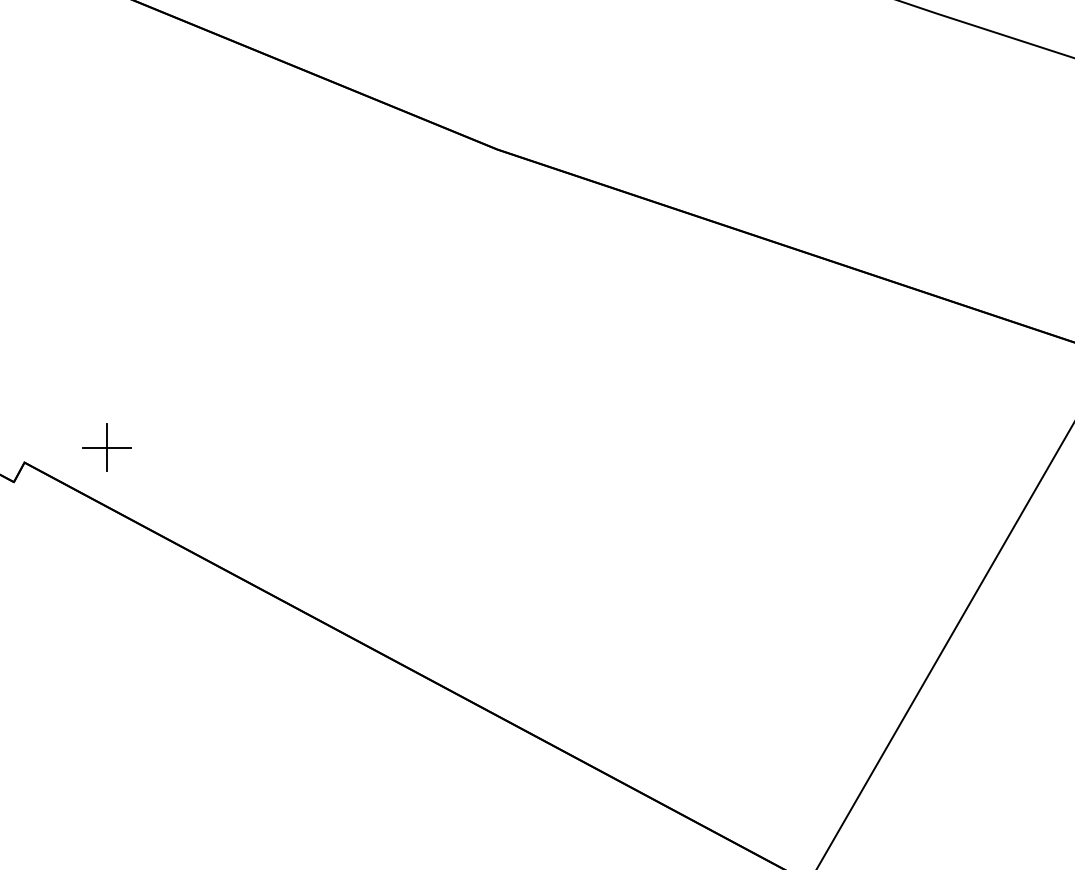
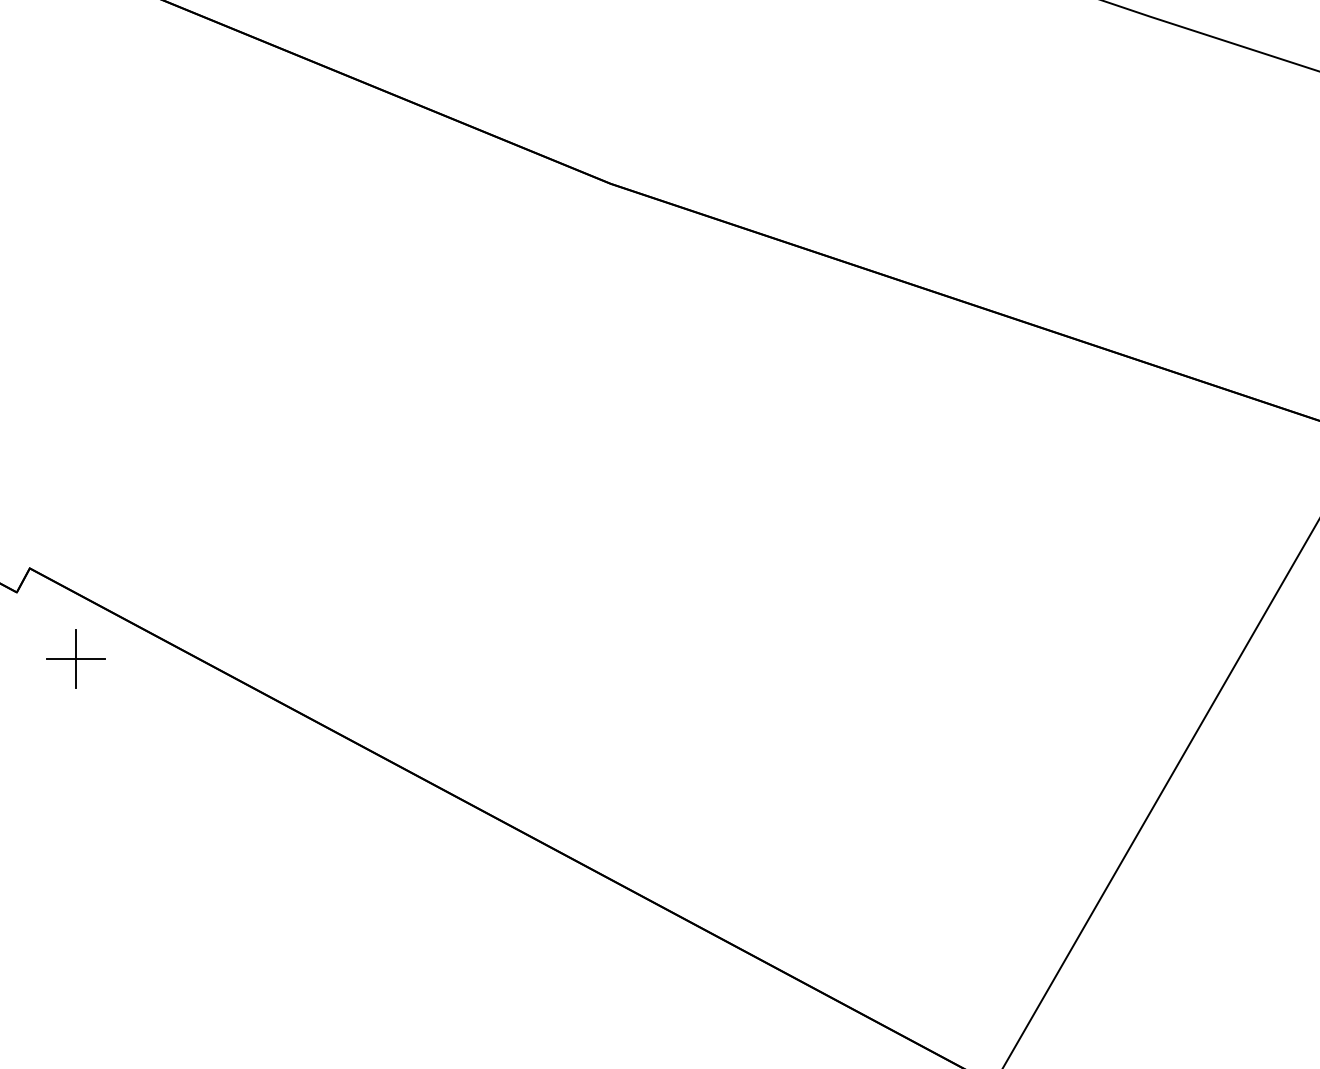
part: (106, 447) -> (75, 658), moved

